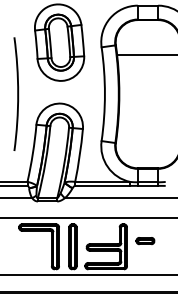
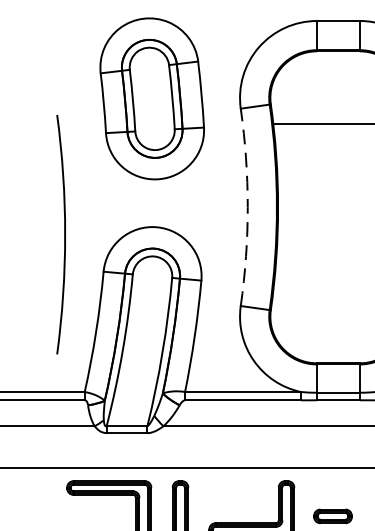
arc: (17, 93) -> (63, 233), moved
arc: (104, 94) -> (246, 207), solid -> dashed

